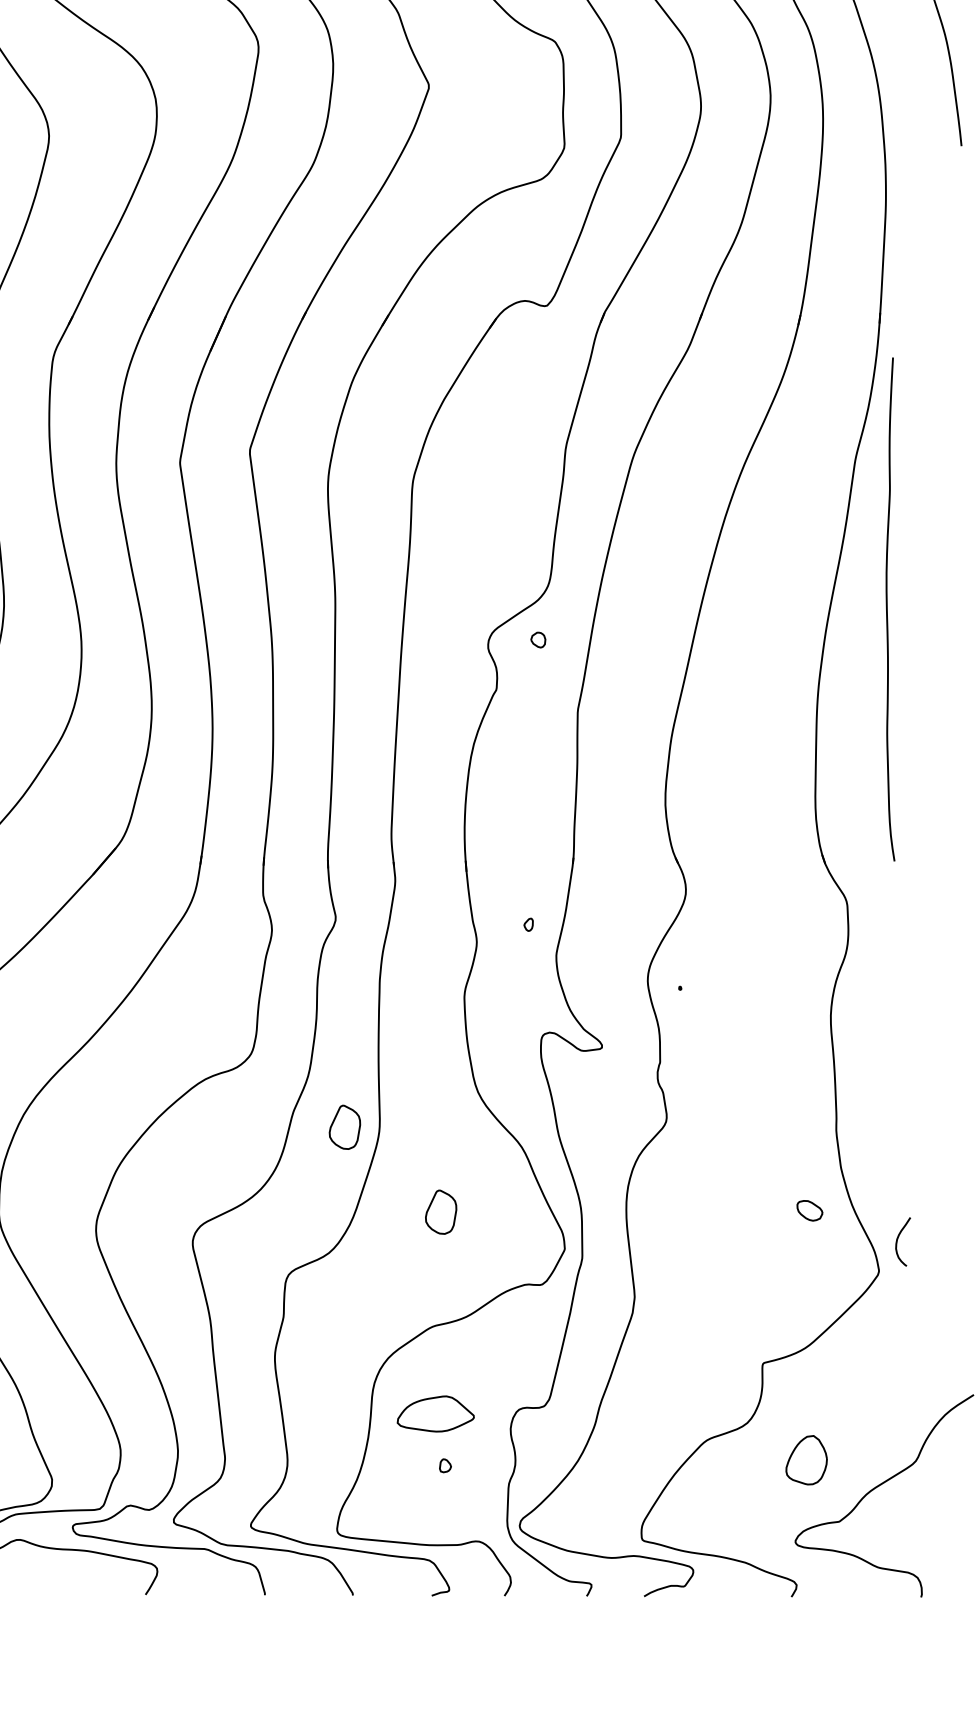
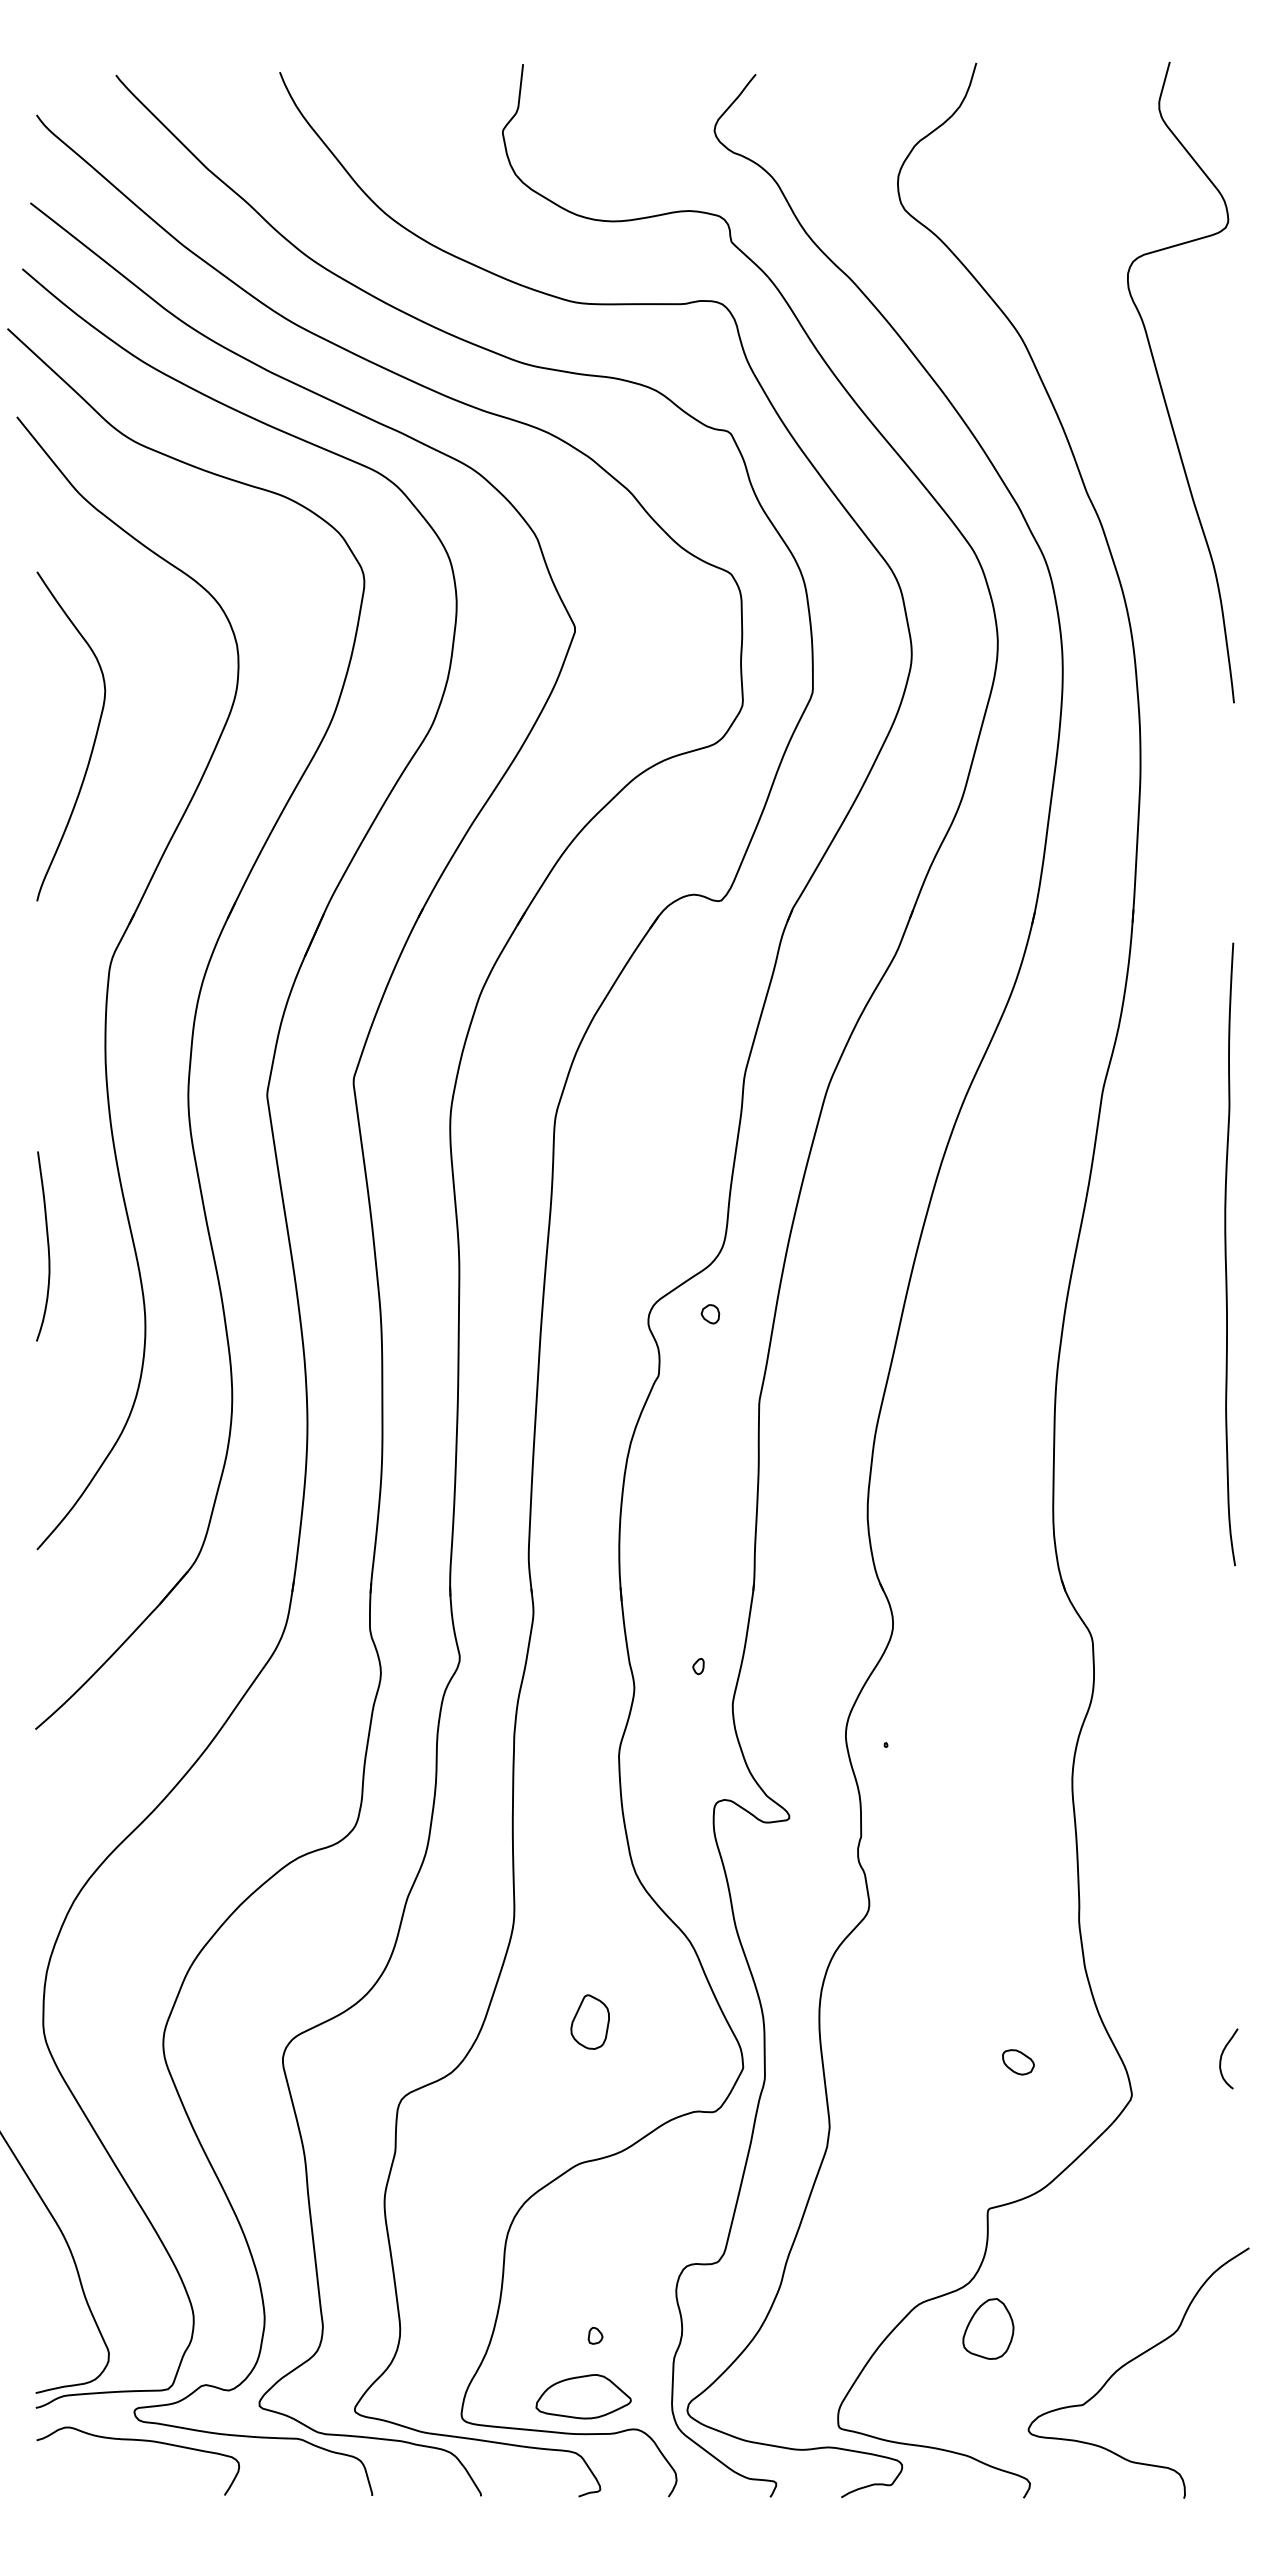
curve: (887, 609) -> (1226, 1254), moved
part: (344, 1126) -> (470, 1916), removed
part: (809, 1210) -> (1018, 2062), moved
curve: (898, 1240) -> (1222, 2056), moved
part: (435, 1413) -> (583, 2396), moved
part: (806, 1459) -> (988, 2328), moved

